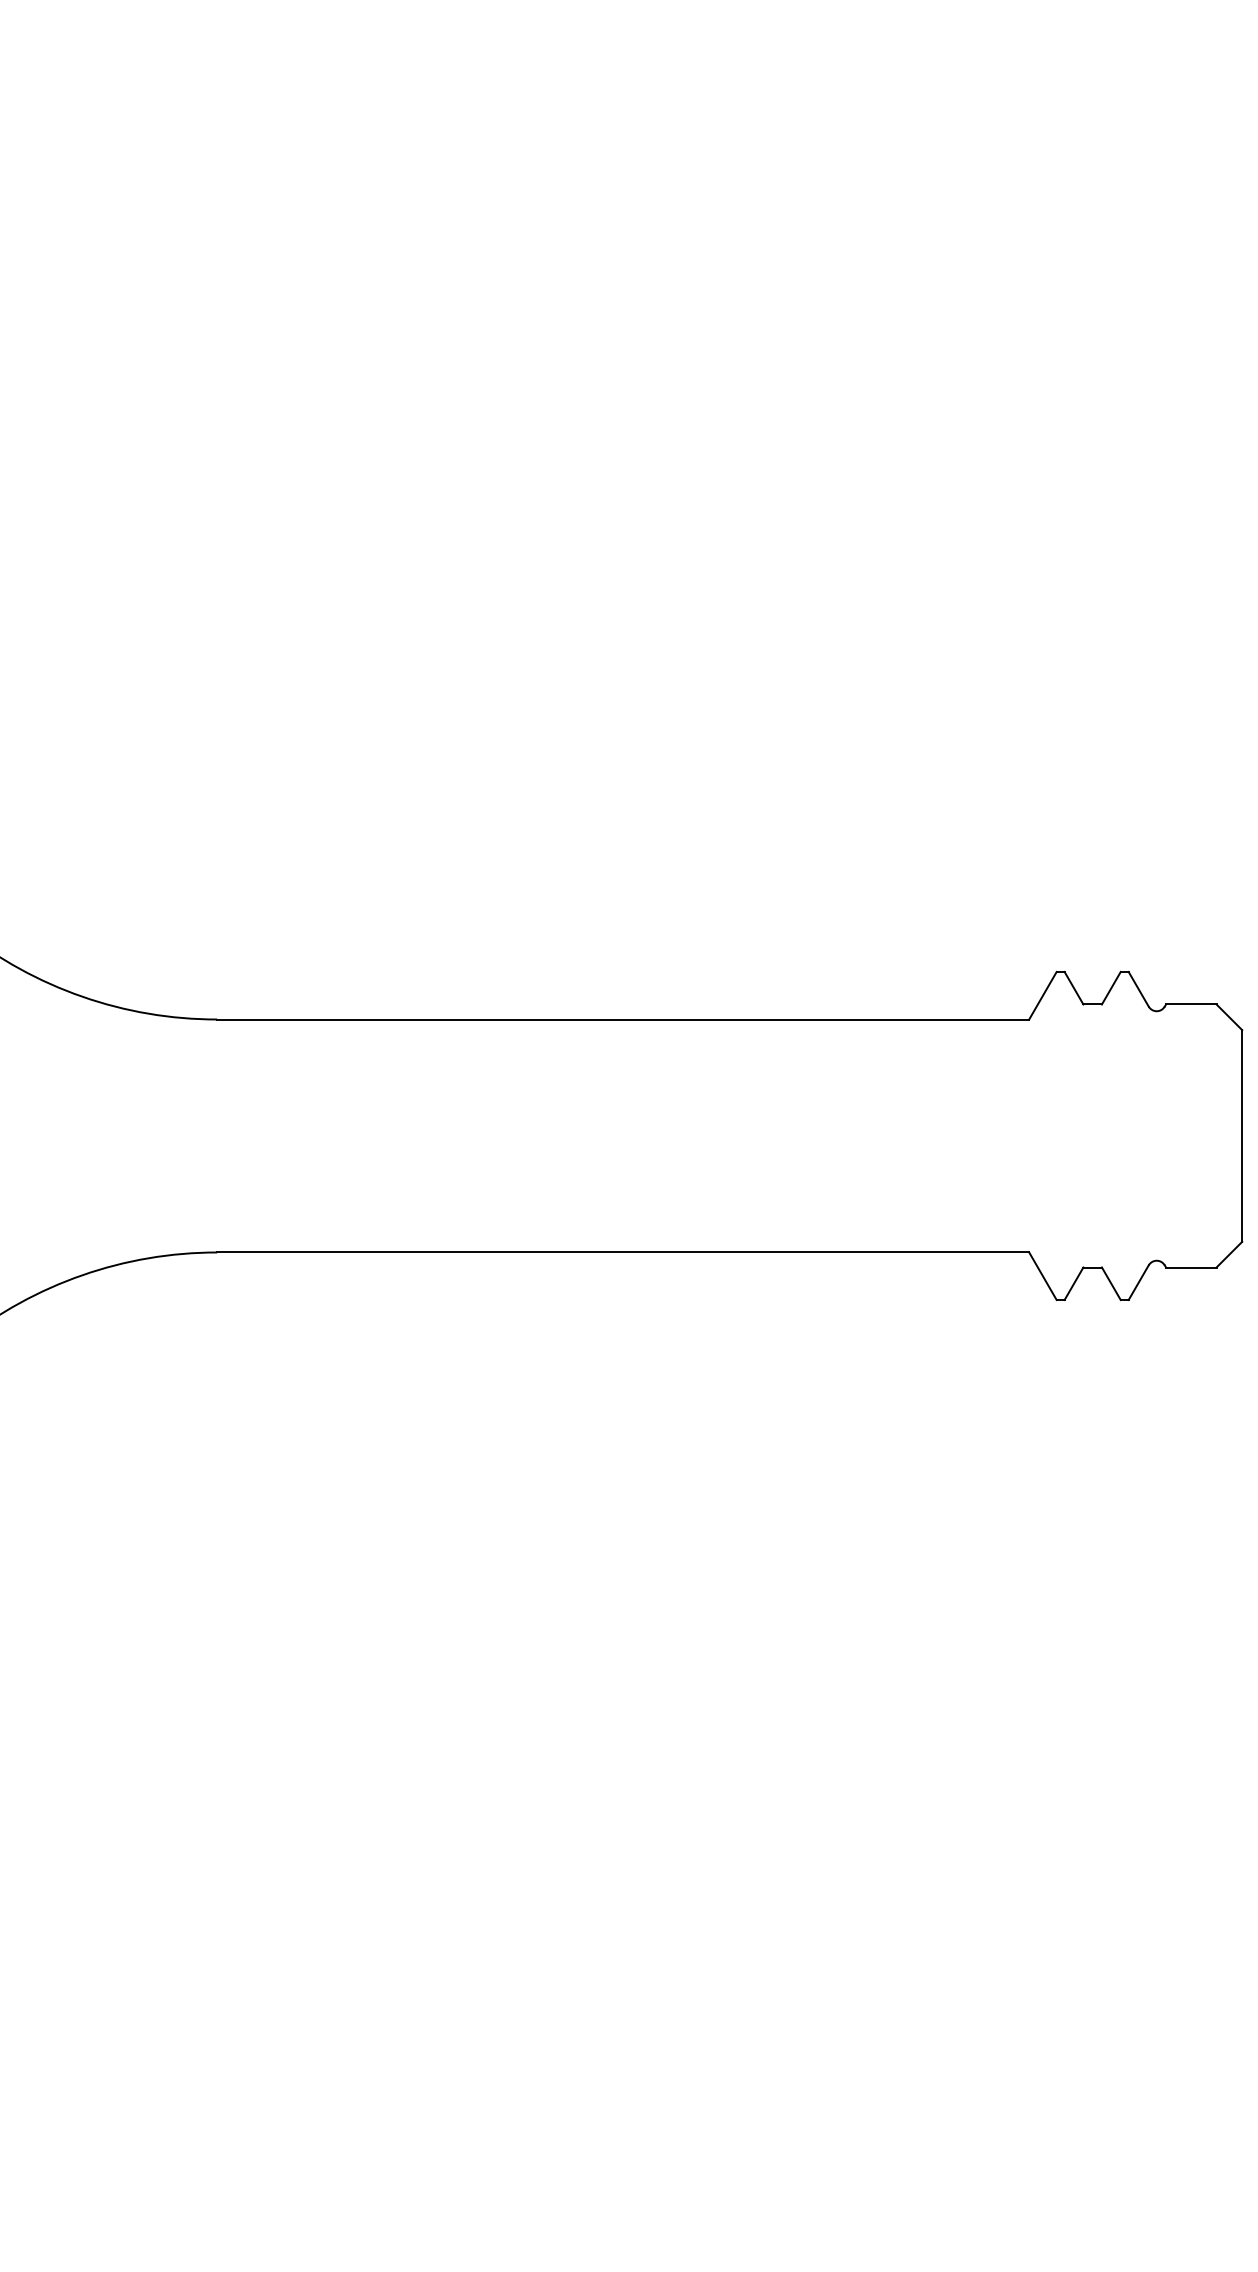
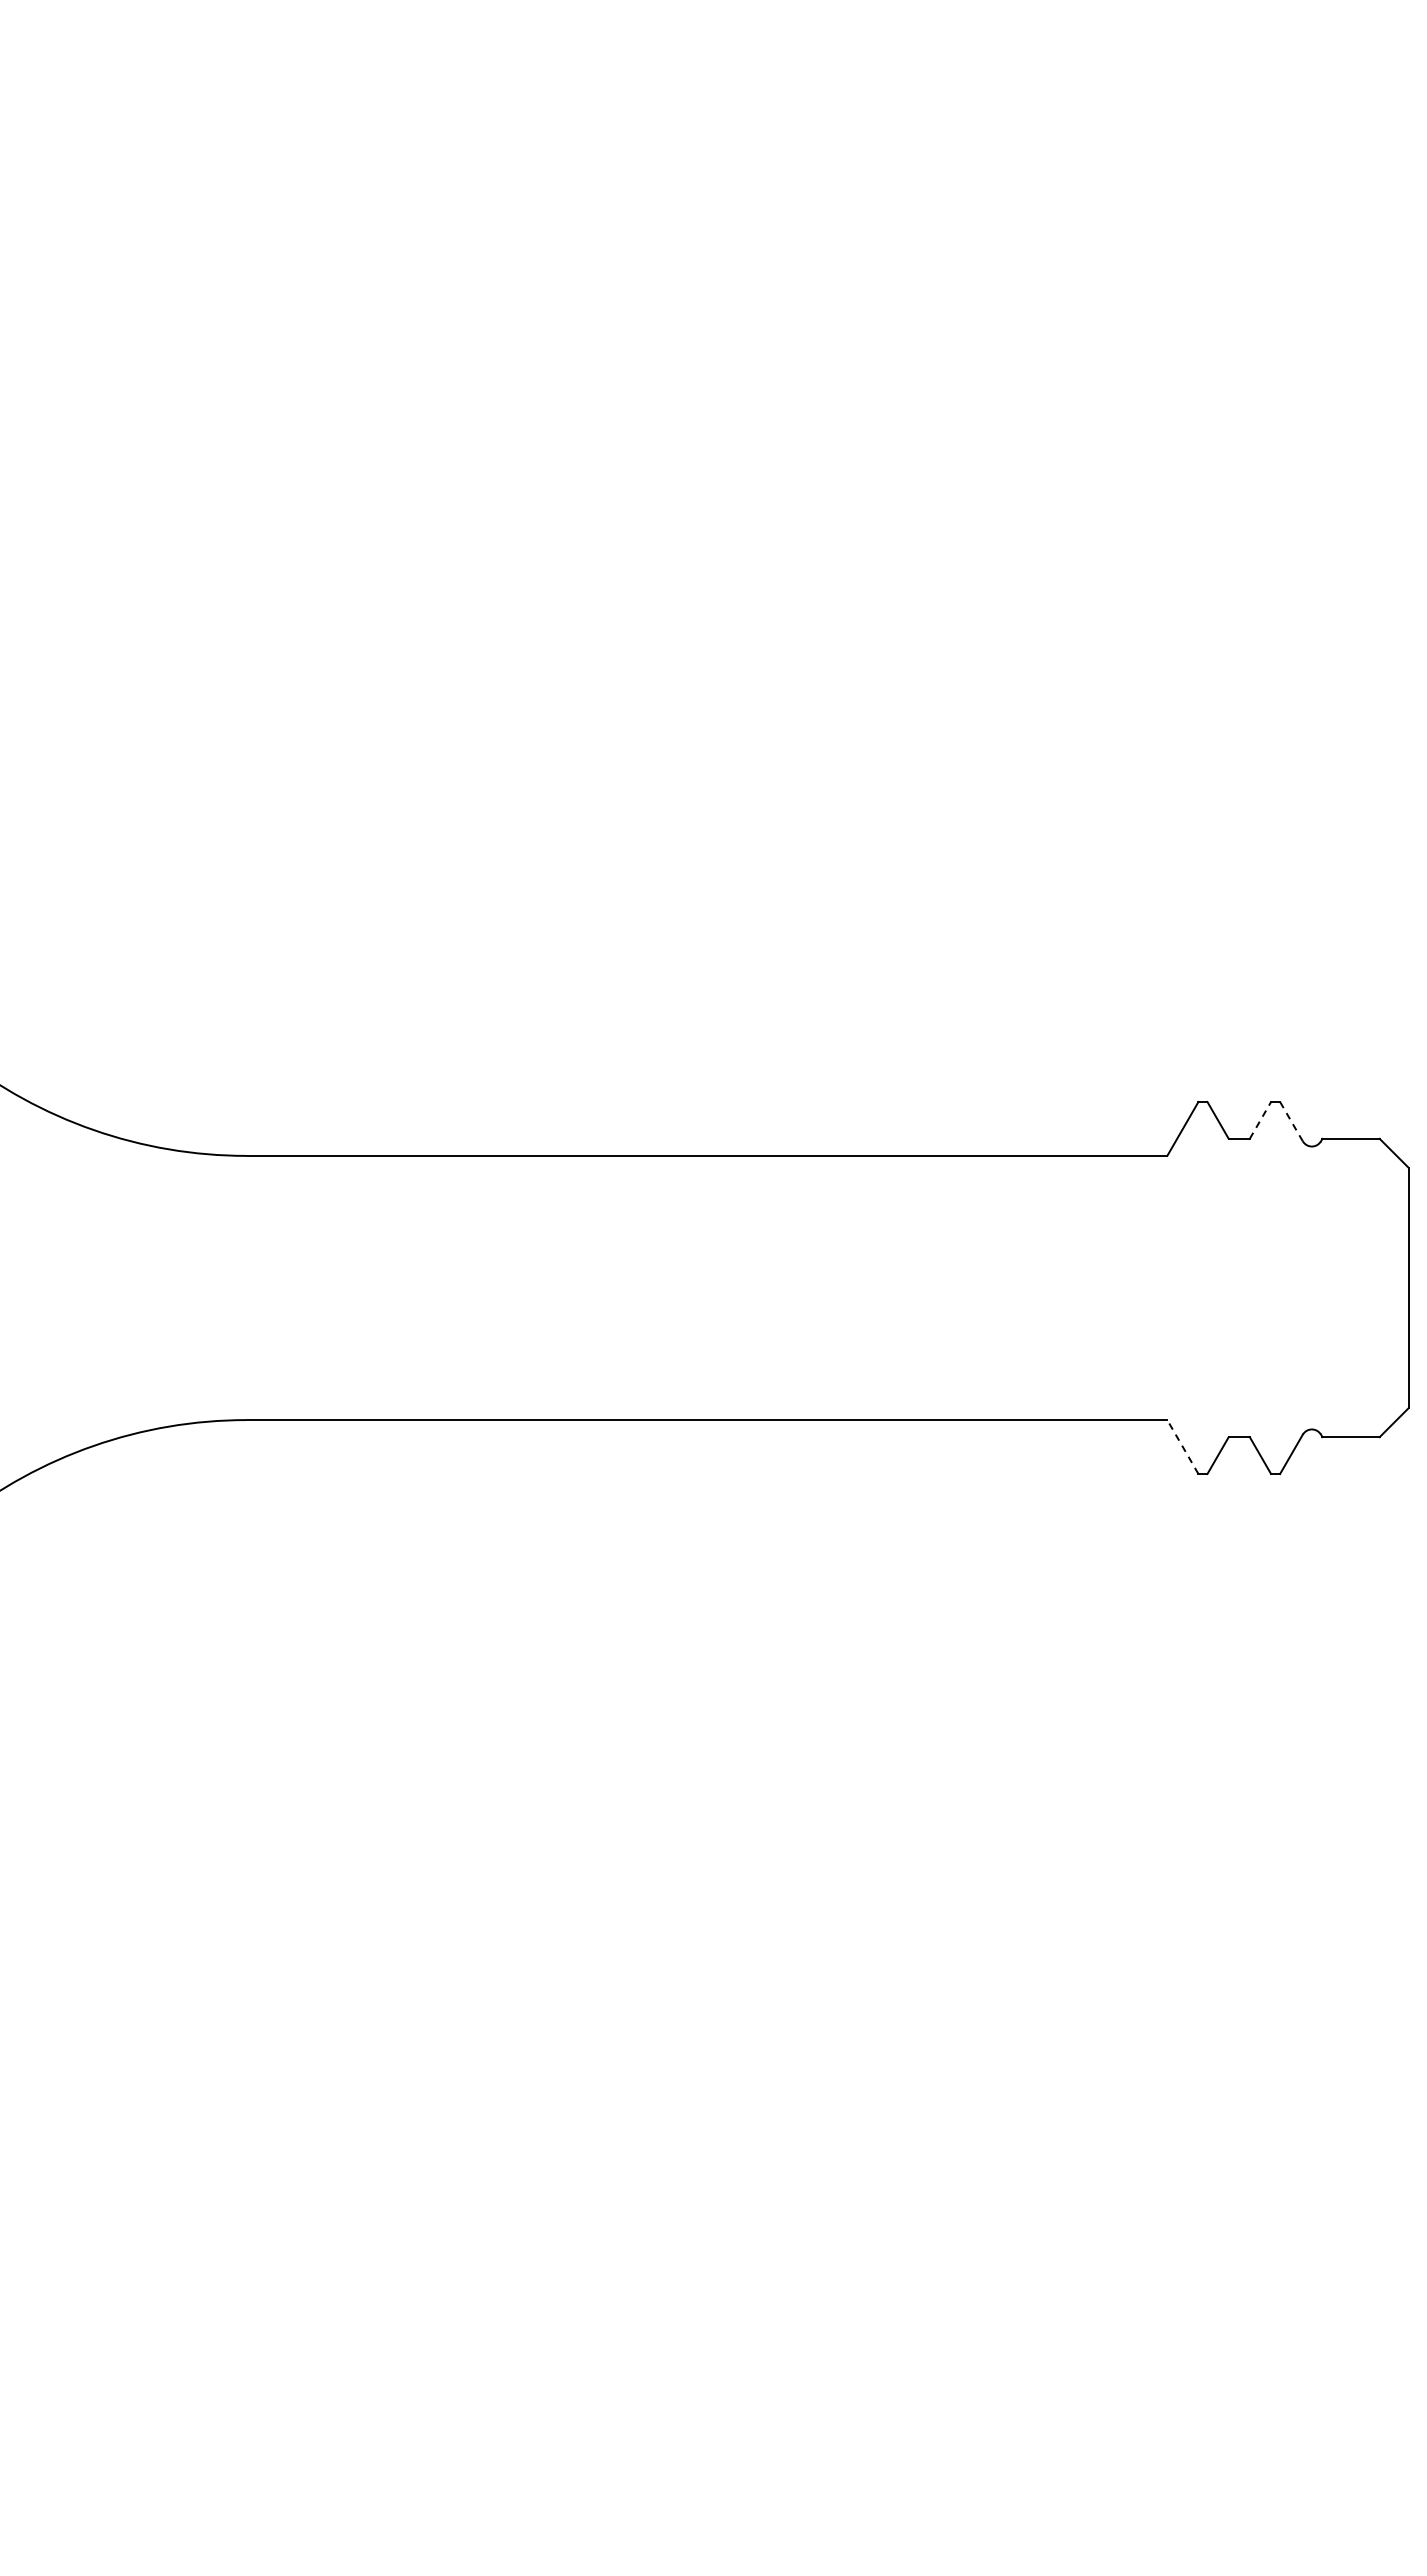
line: (1111, 988) -> (1260, 1120), solid -> dashed
line: (1138, 989) -> (1291, 1121), solid -> dashed
line: (1042, 1275) -> (1182, 1446), solid -> dashed

